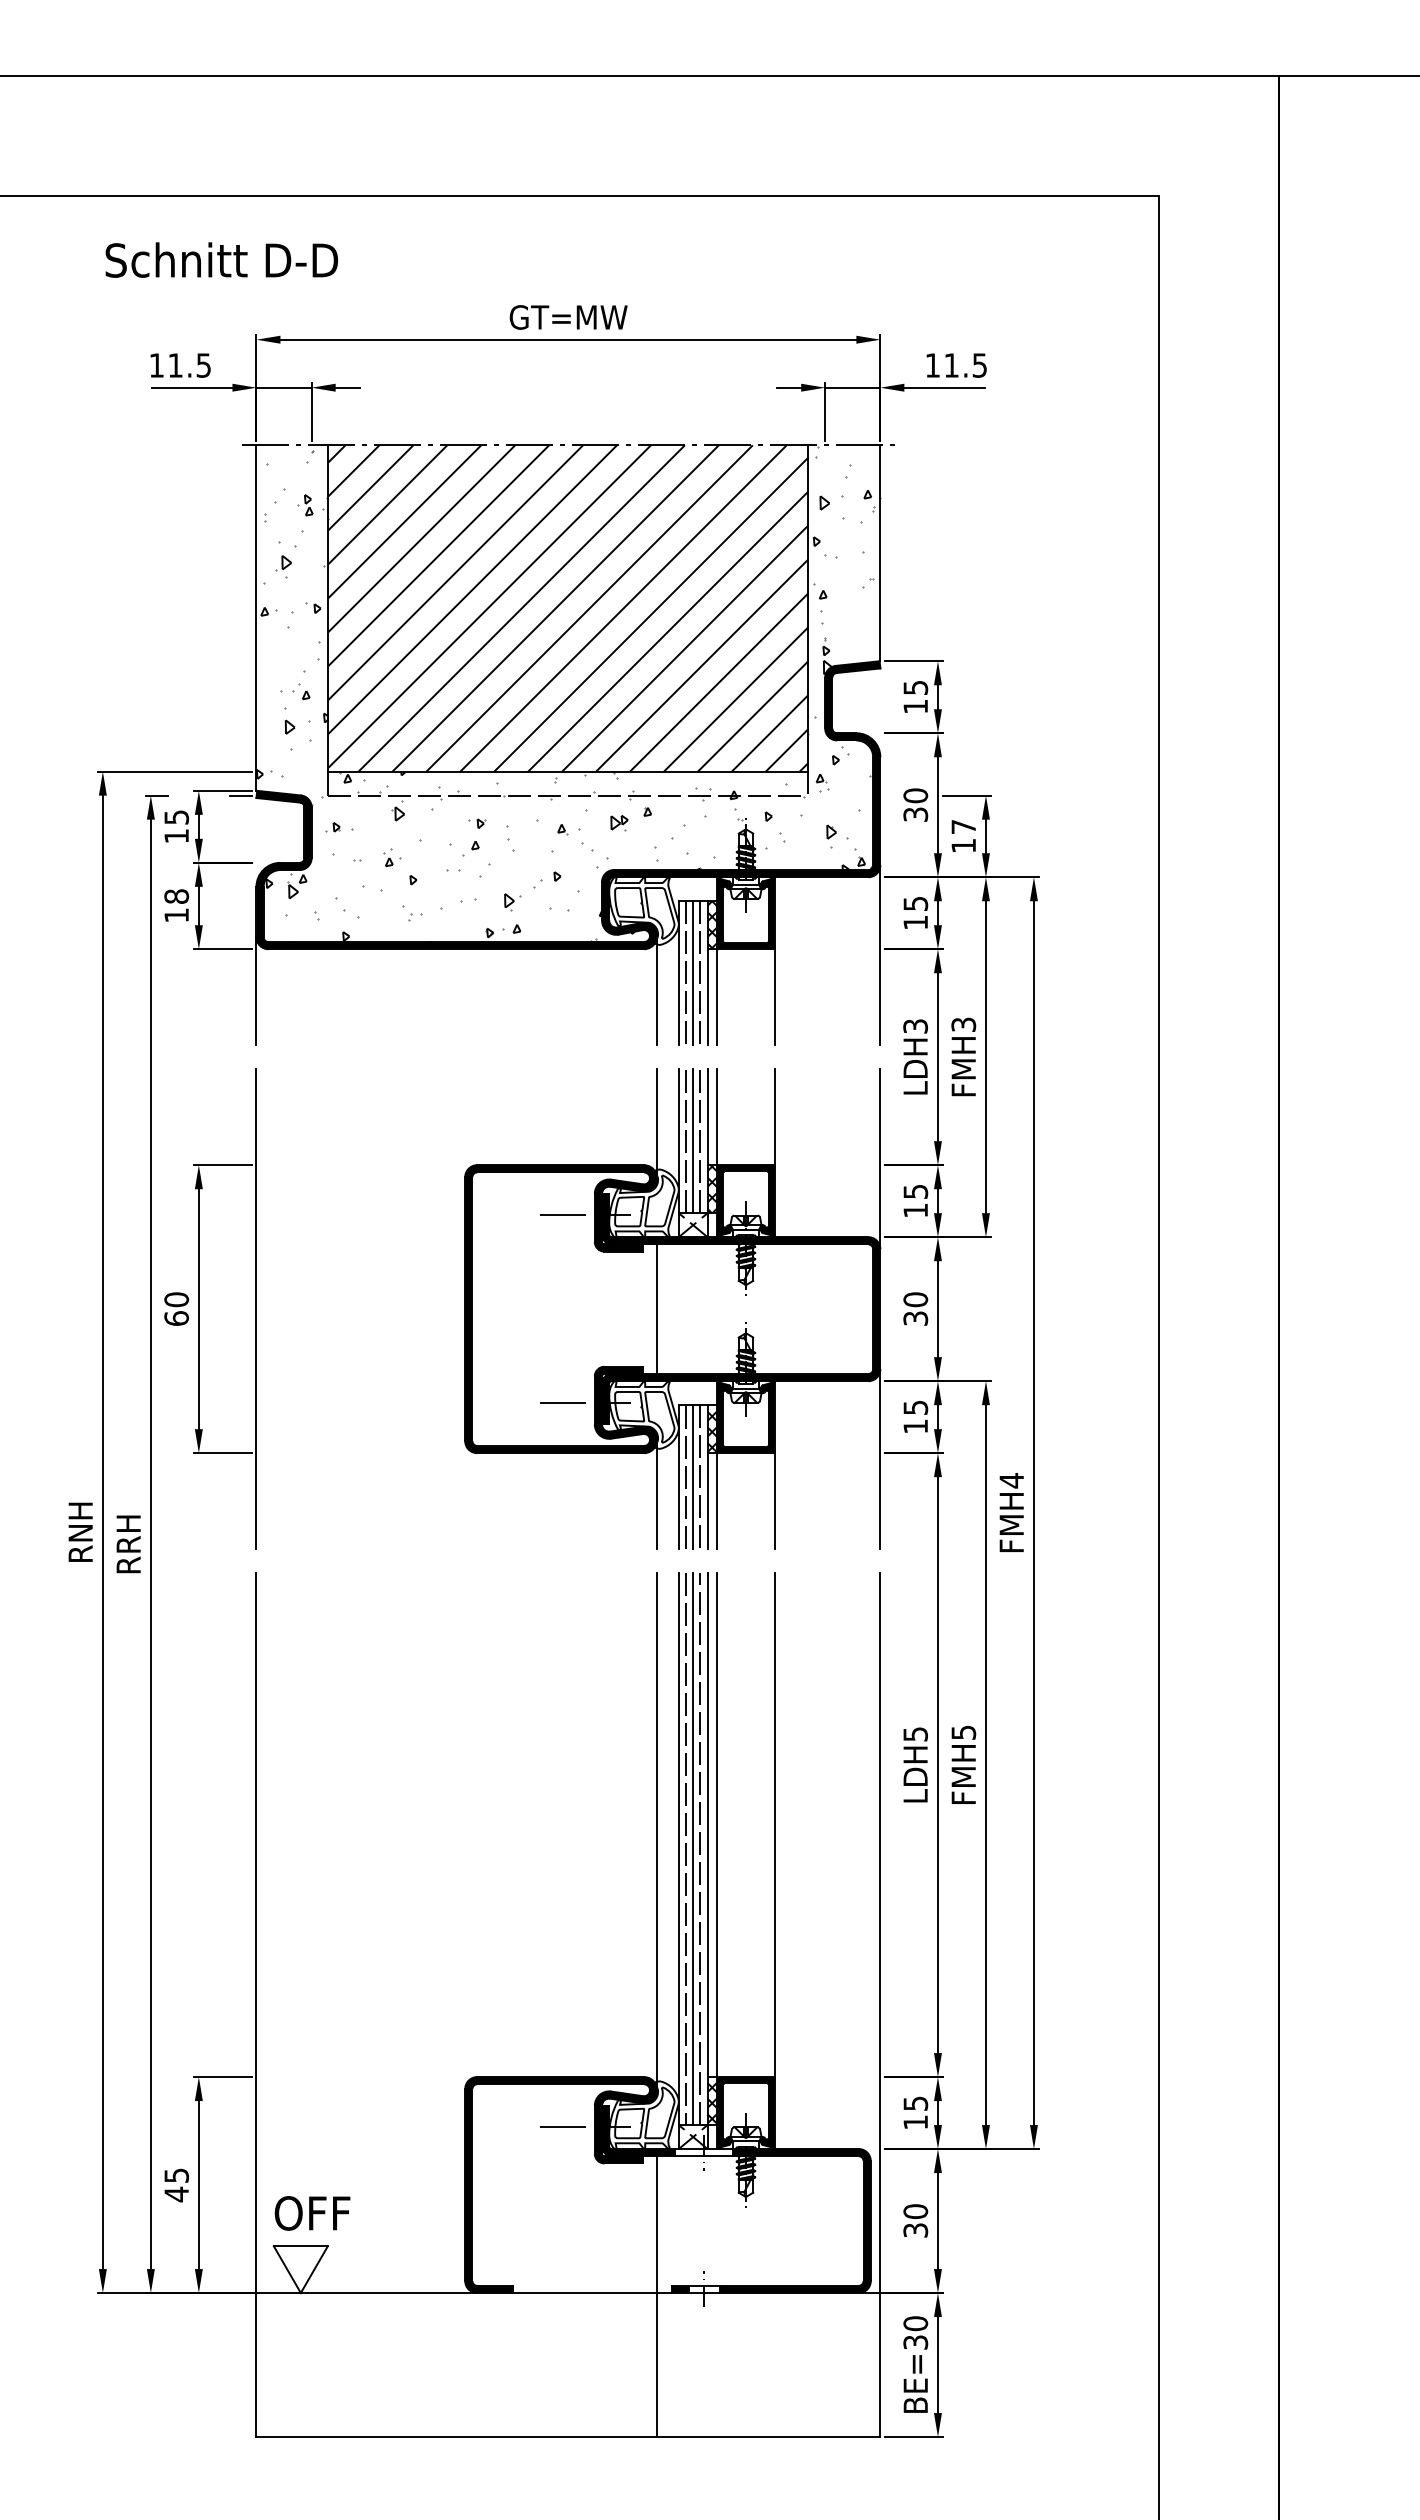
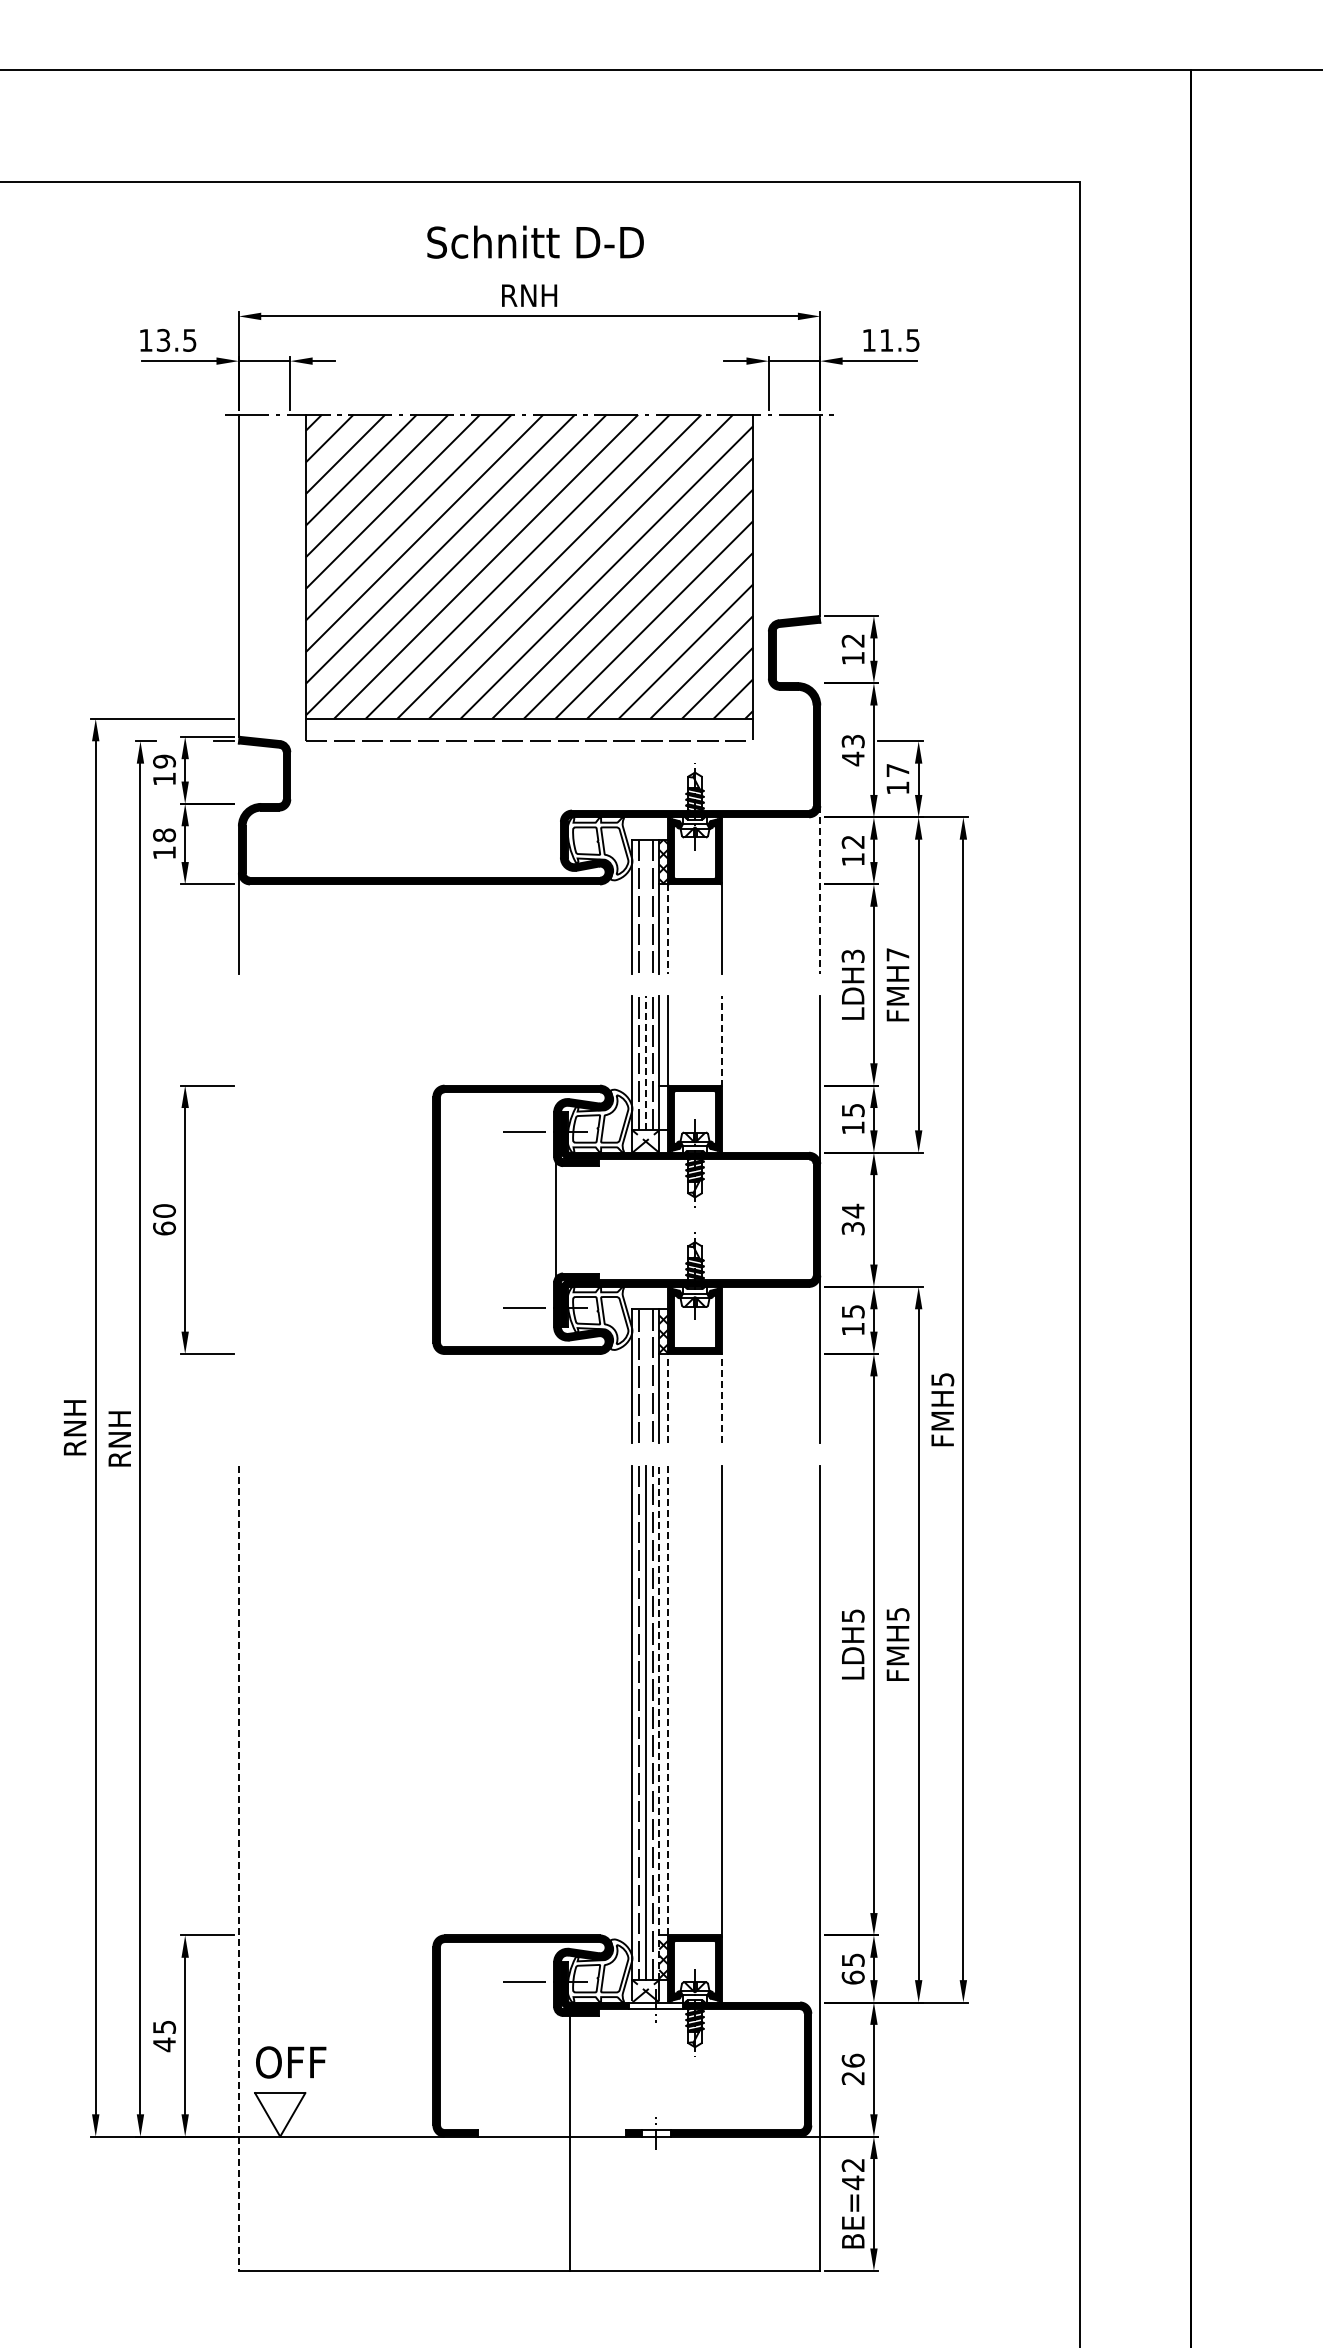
text: (221, 259) -> (535, 241), moved
text: (568, 317) -> (529, 295), GT=MW -> RNH
text: (175, 364) -> (163, 339), 11.5 -> 13.5
text: (914, 687) -> (852, 640), 15 -> 12
hatch: (568, 693) -> (529, 646), removed
text: (914, 805) -> (852, 750), 30 -> 43
text: (176, 817) -> (164, 761), 15 -> 19
text: (914, 903) -> (852, 841), 15 -> 12
line: (880, 955) -> (820, 890), solid -> dashed
line: (692, 972) -> (645, 906), removed
line: (657, 990) -> (612, 922), removed
line: (717, 997) -> (668, 929), solid -> dashed
text: (963, 1024) -> (897, 954), FMH3 -> FMH7
line: (774, 1117) -> (721, 1041), solid -> dashed
line: (657, 1123) -> (612, 1046), removed
line: (692, 1140) -> (645, 1062), solid -> dashed
hatch: (712, 1188) -> (663, 1107), removed
text: (914, 1299) -> (852, 1210), 30 -> 34
line: (256, 1308) -> (238, 1219), removed
line: (657, 1308) -> (556, 1219), moved
line: (692, 1477) -> (645, 1376), removed
text: (1011, 1480) -> (942, 1379), FMH4 -> FMH5
line: (657, 1494) -> (612, 1392), removed
line: (774, 1499) -> (721, 1397), solid -> dashed
line: (717, 1500) -> (668, 1398), solid -> dashed
text: (128, 1543) -> (119, 1438), RRH -> RNH
line: (717, 1824) -> (668, 1700), solid -> dashed
line: (657, 1830) -> (612, 1705), removed
line: (707, 1848) -> (659, 1722), solid -> dashed
line: (256, 2005) -> (238, 1868), solid -> dashed
text: (914, 2122) -> (852, 1977), 15 -> 65
text: (914, 2219) -> (852, 2068), 30 -> 26
line: (657, 2296) -> (570, 2139), moved
text: (914, 2333) -> (852, 2174), BE=30 -> BE=42

